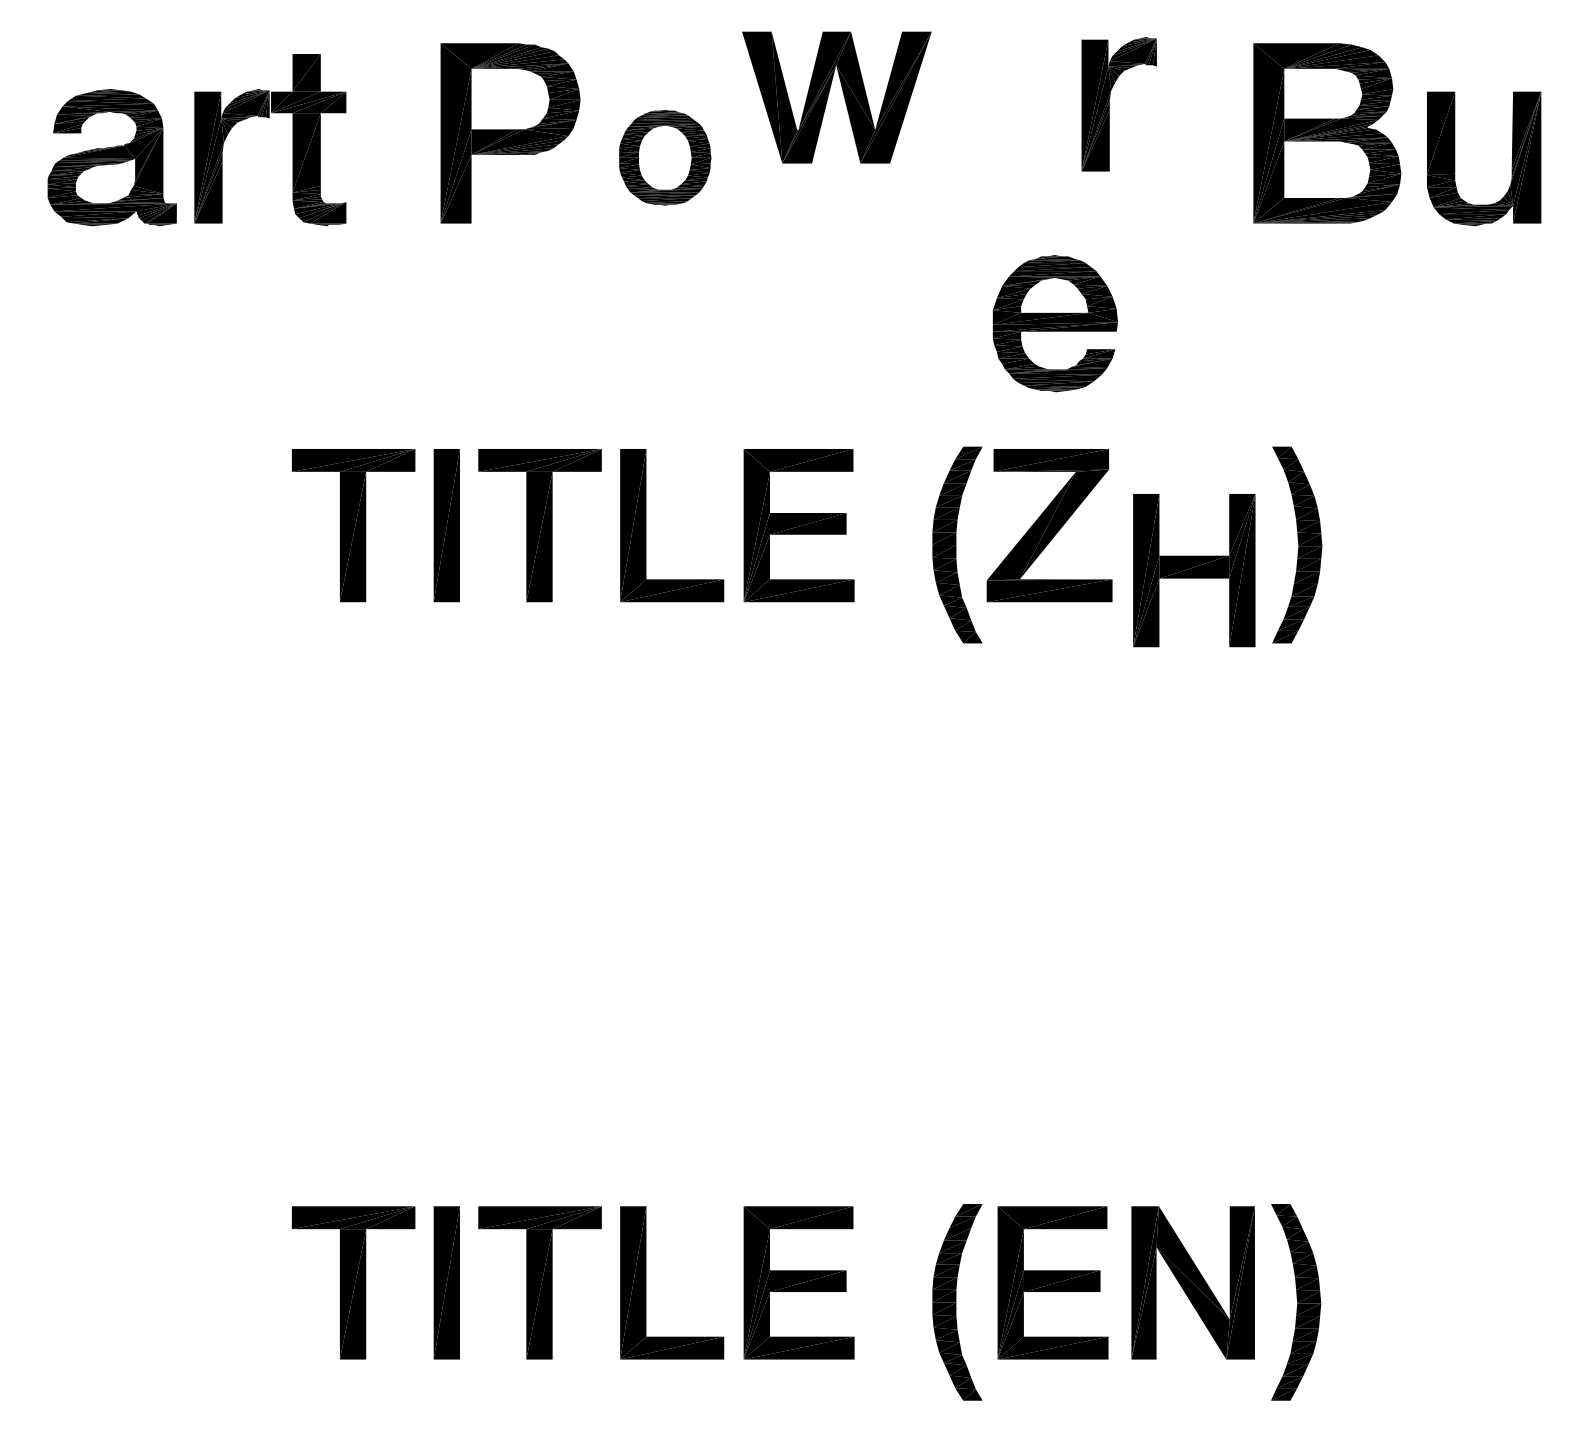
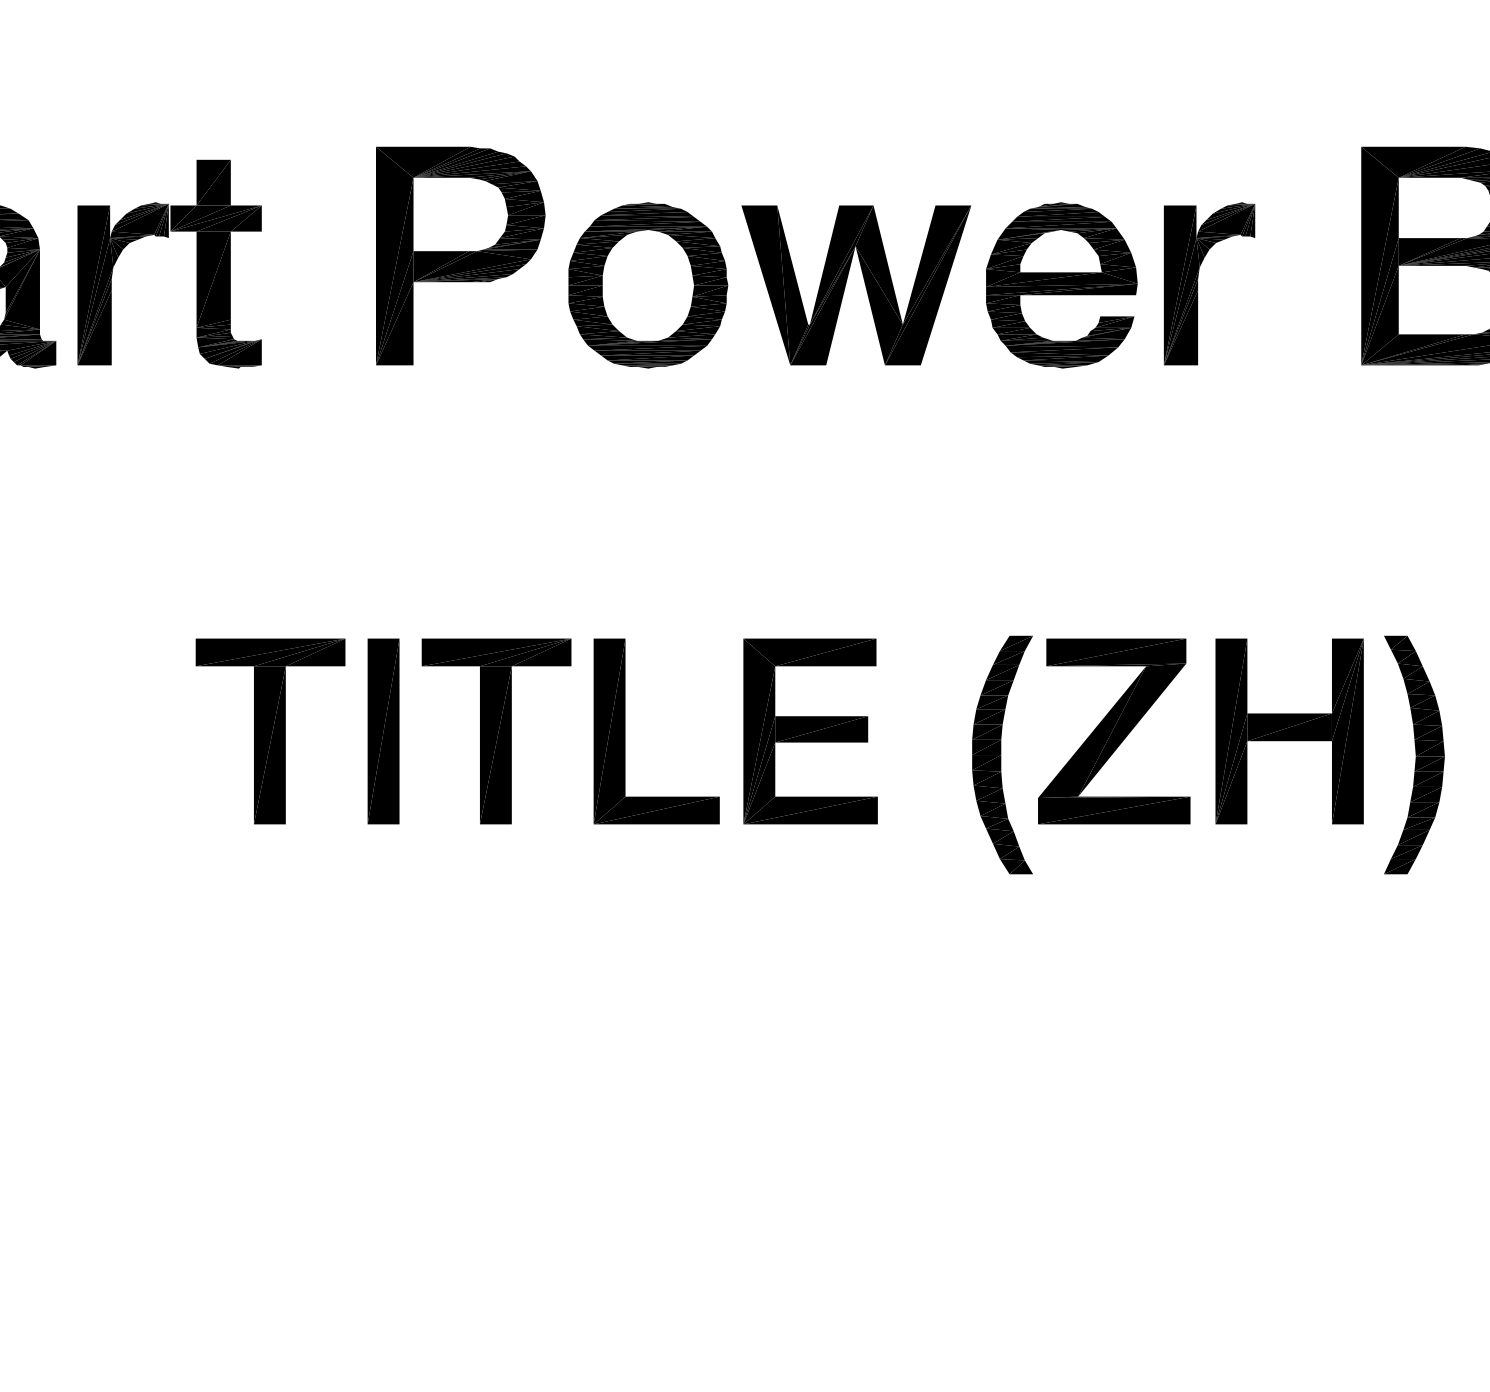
part: (843, 95) -> (864, 282), moved
part: (1109, 104) -> (1197, 284), moved
part: (665, 157) -> (648, 285), size x1.43
part: (1054, 323) -> (1060, 285), moved
part: (1194, 570) -> (1289, 731), moved

